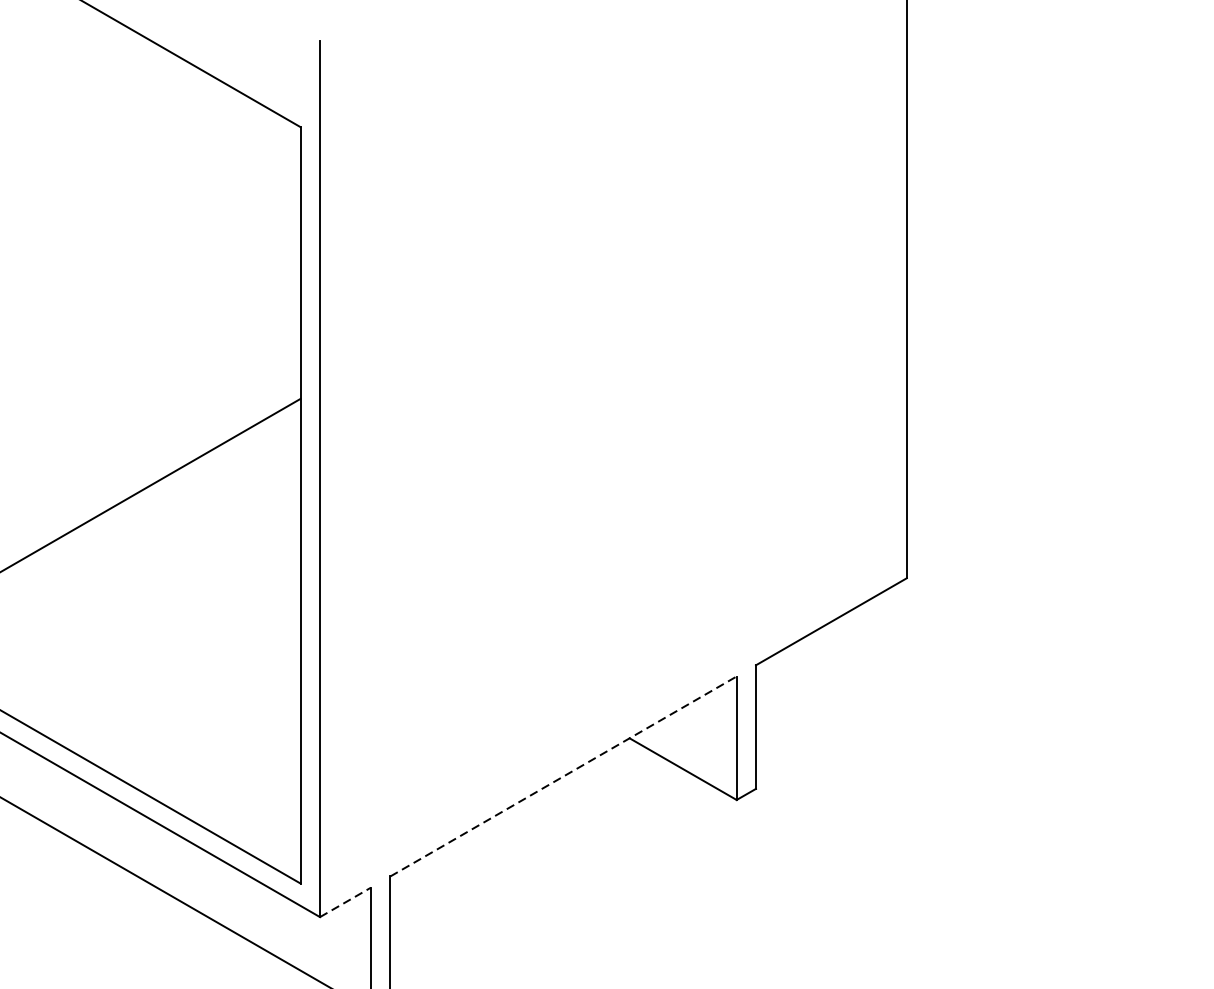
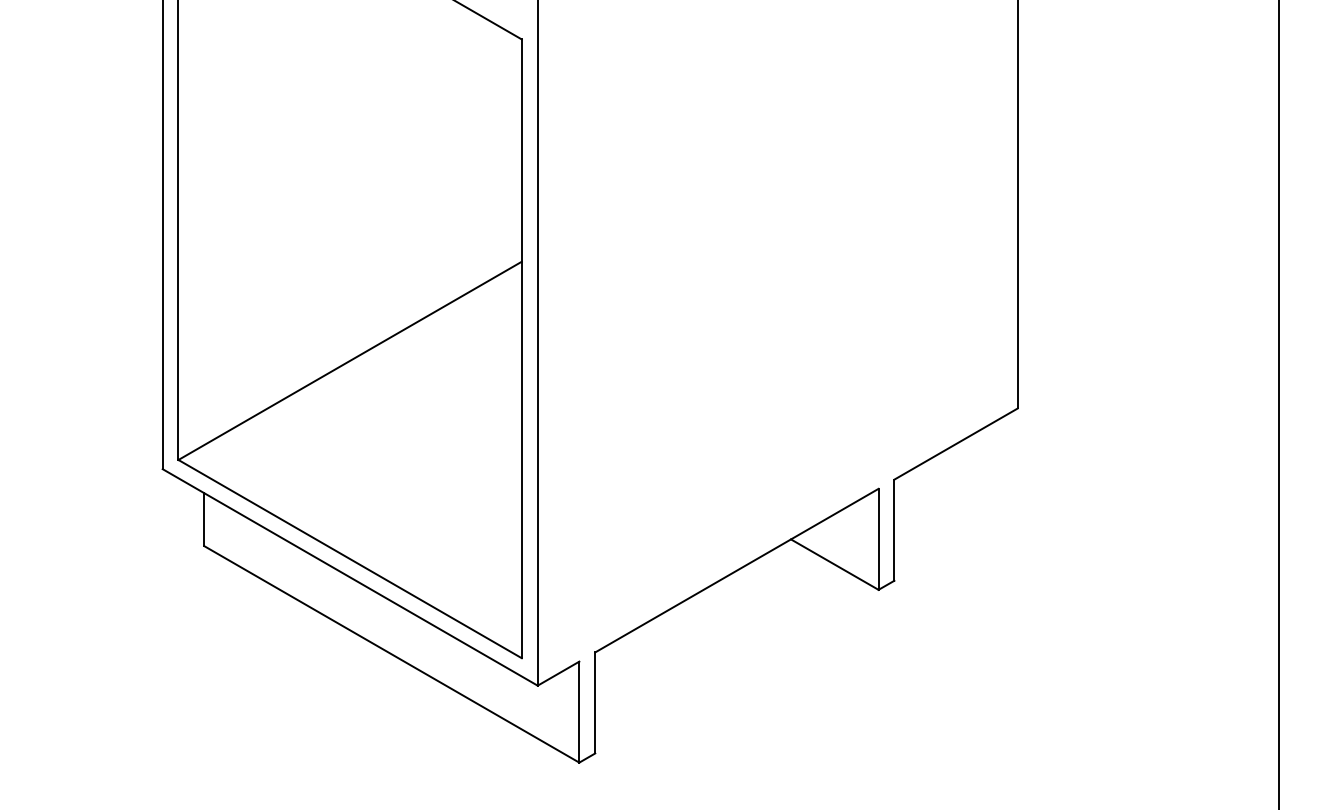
line: (563, 776) -> (736, 570), dashed -> solid
line: (345, 902) -> (558, 673), dashed -> solid

